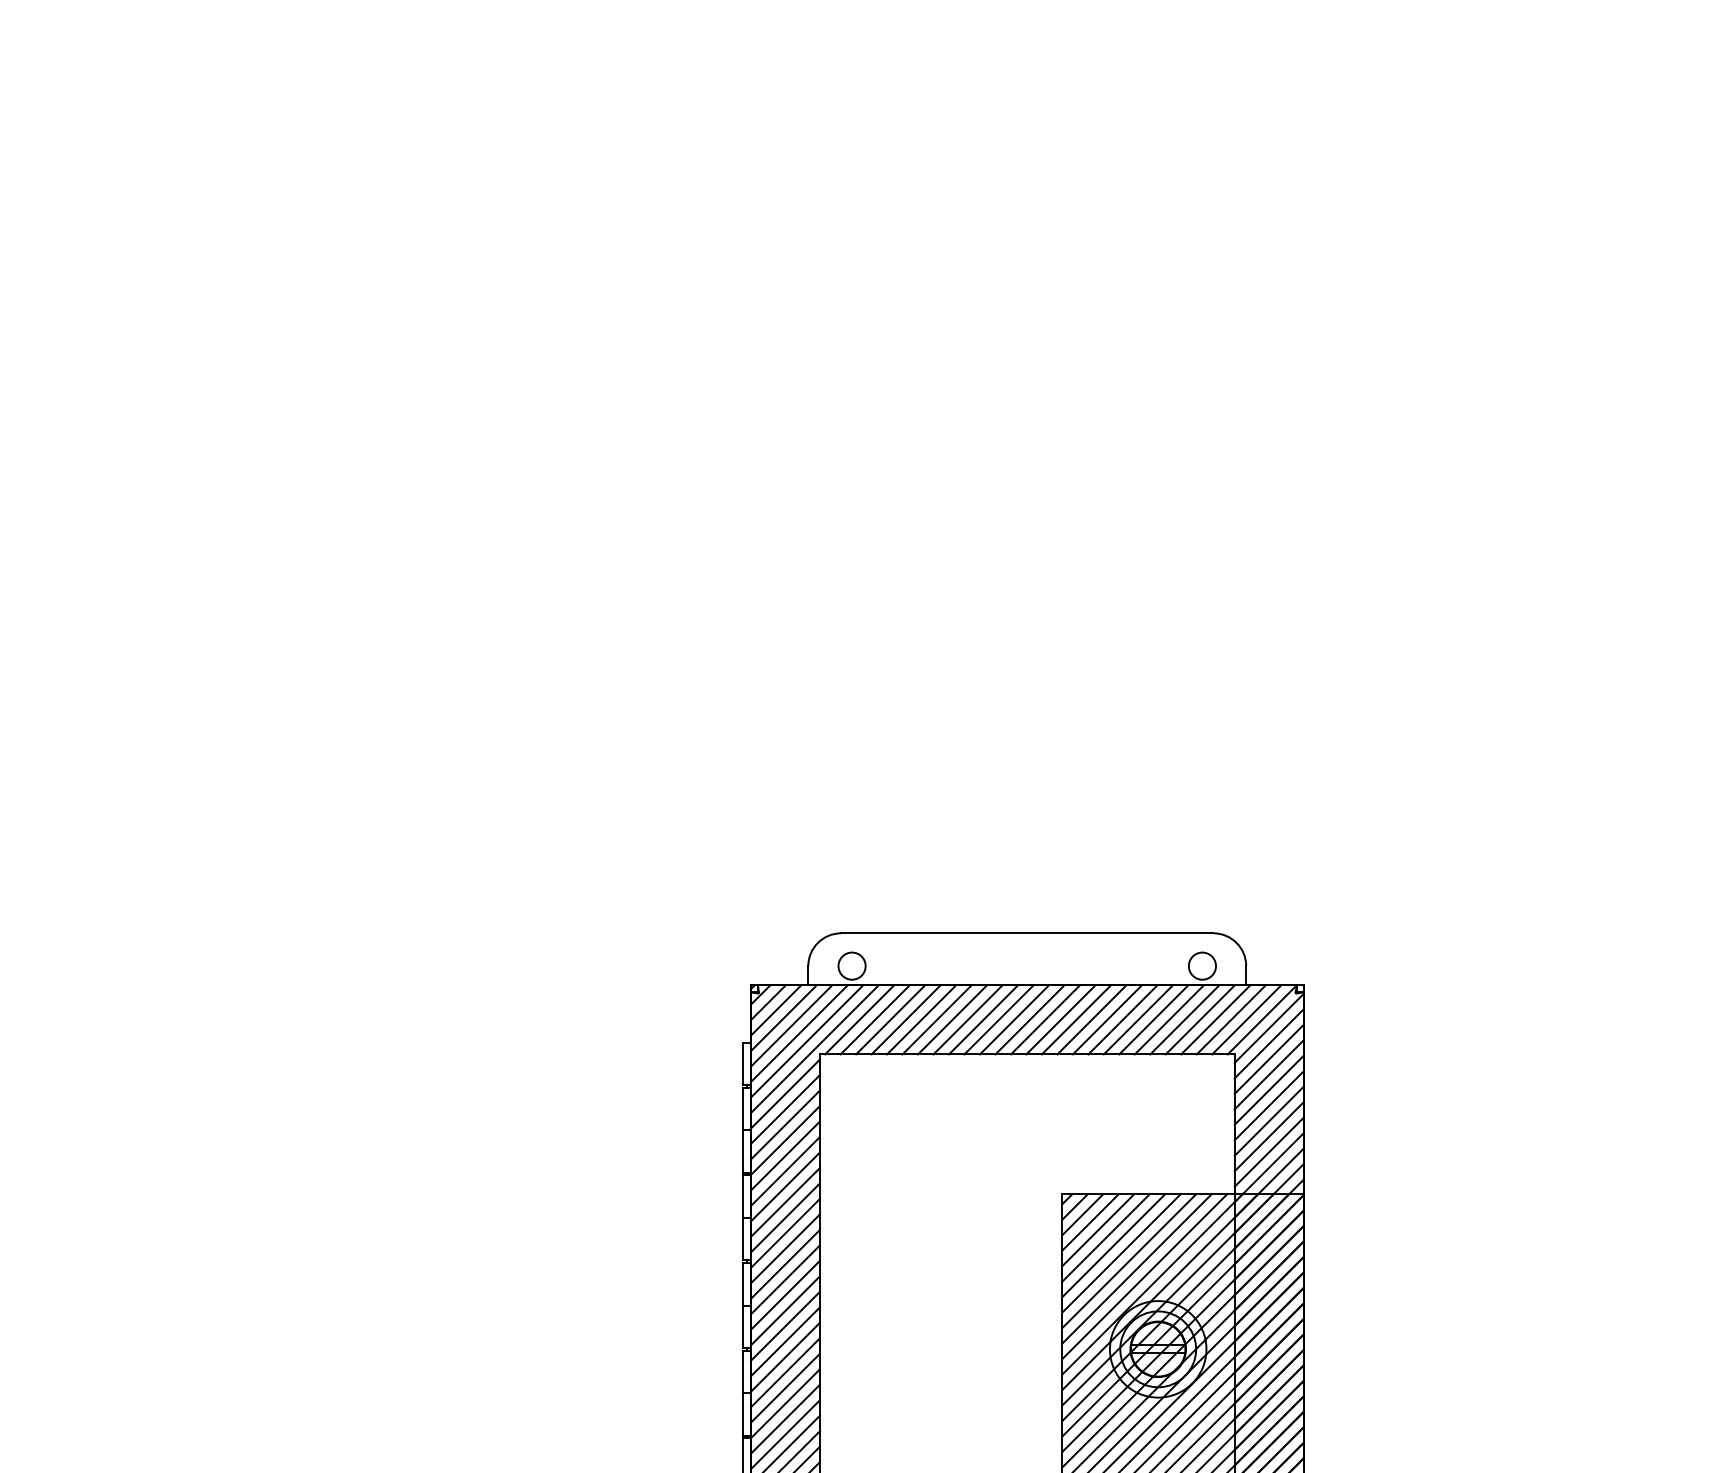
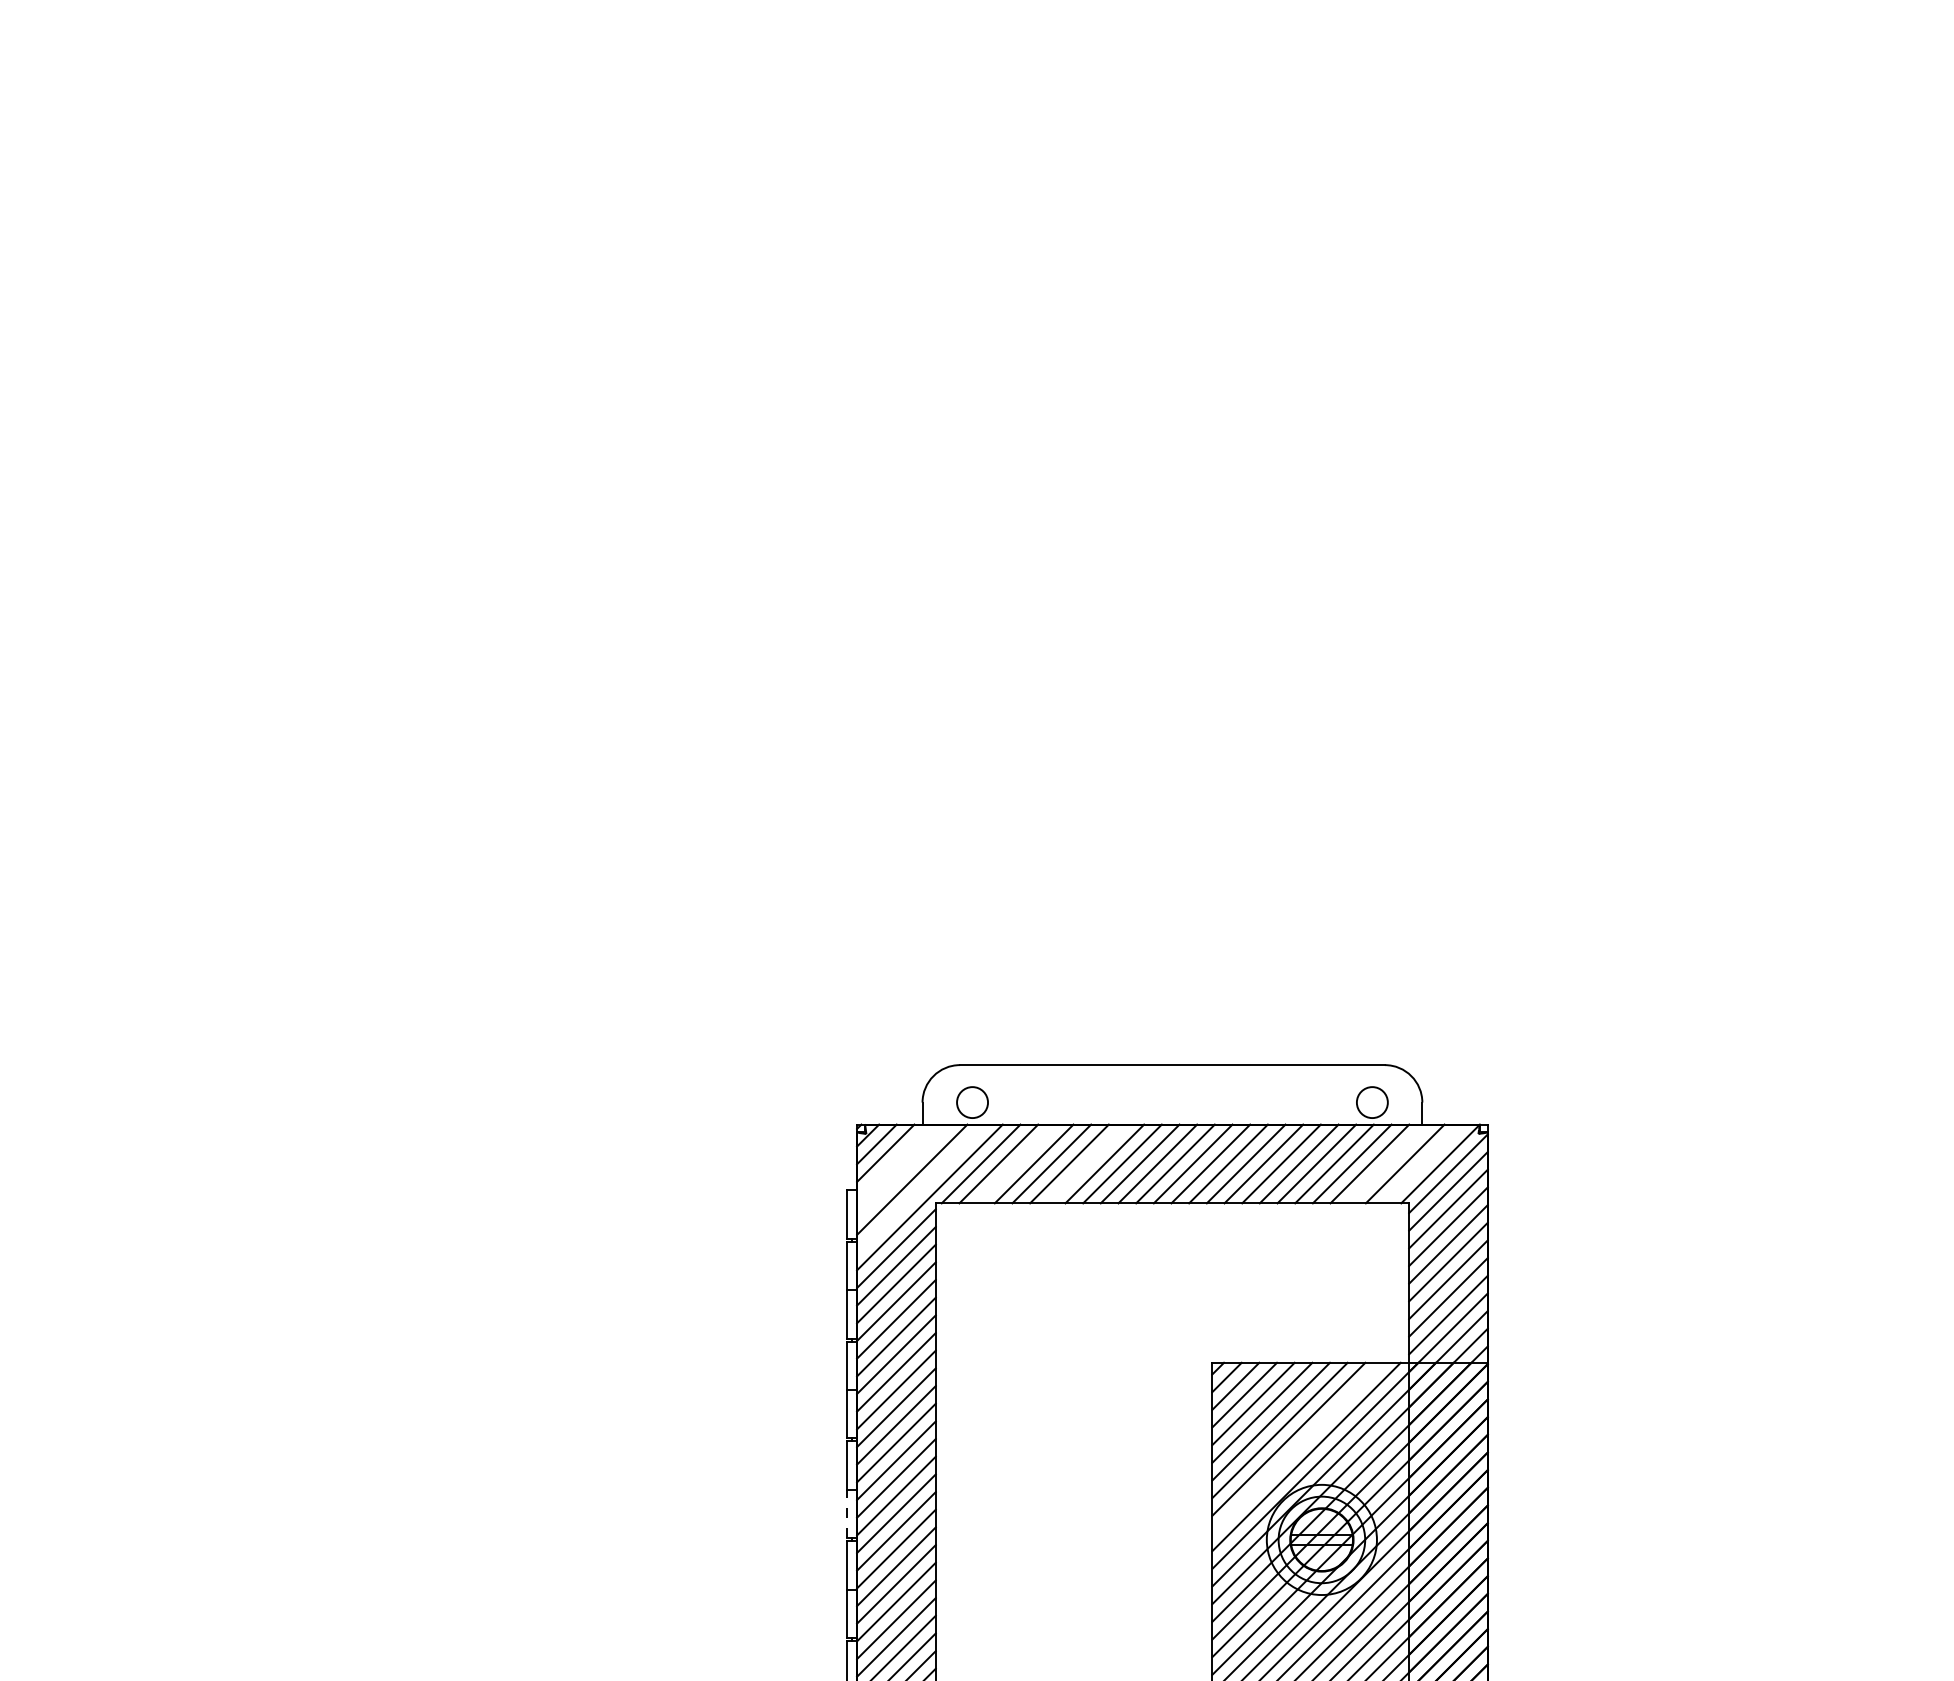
line: (783, 1017) -> (894, 1161), removed
line: (890, 1019) -> (1016, 1163), removed
line: (951, 1019) -> (1086, 1163), removed
line: (1215, 1019) -> (1387, 1163), removed
line: (1246, 1019) -> (1422, 1163), removed
line: (791, 1025) -> (903, 1170), removed
line: (807, 1041) -> (921, 1188), removed
line: (1136, 1268) -> (1297, 1447), removed
line: (742, 1326) -> (847, 1513), solid -> dashed

